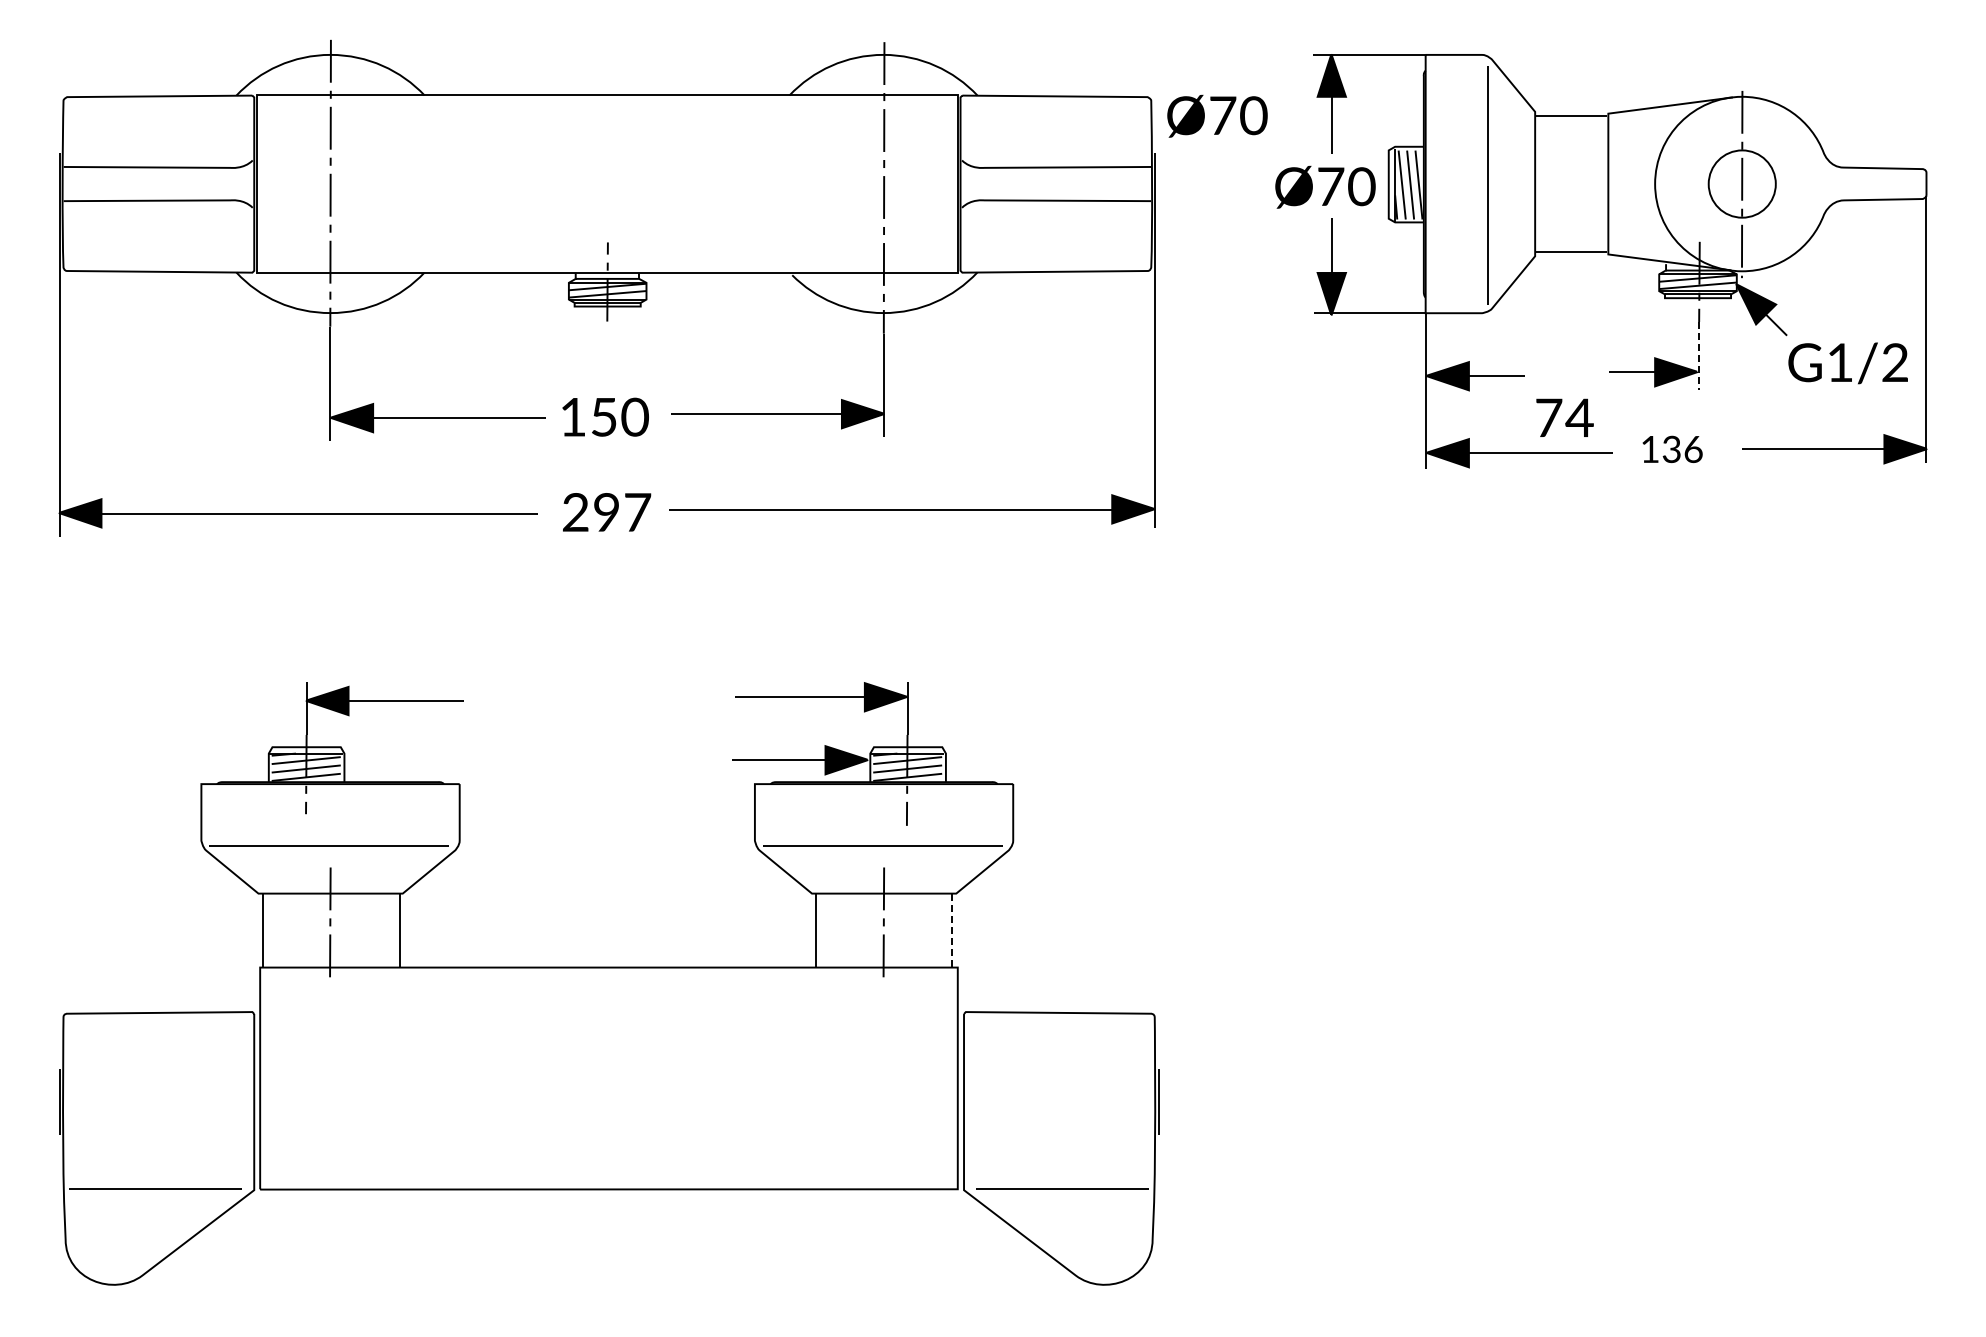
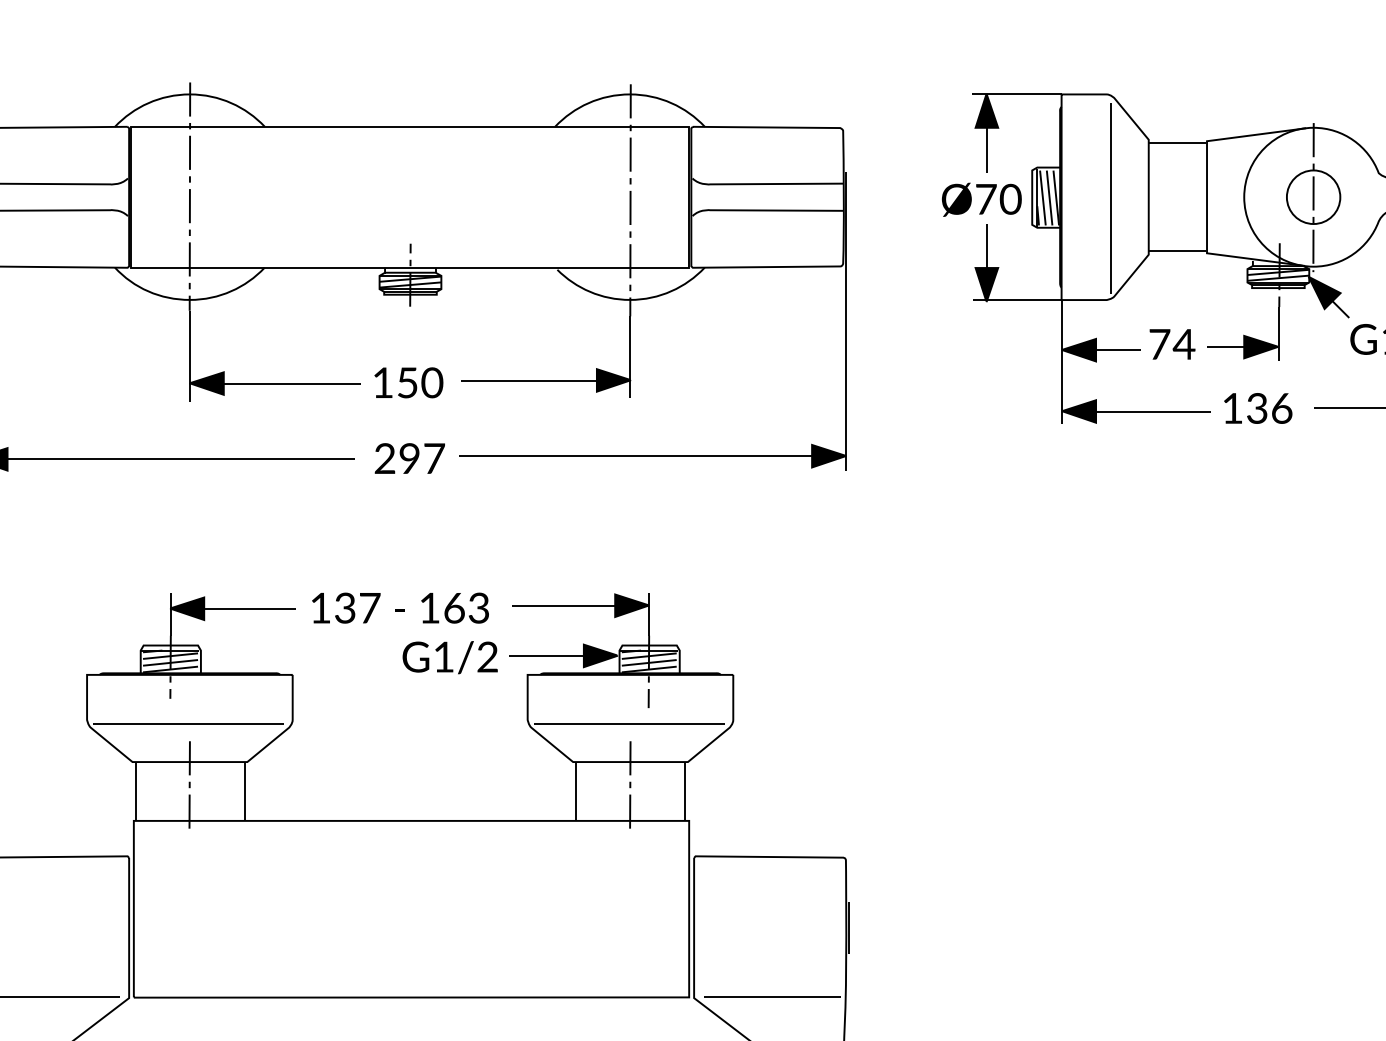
part: (1217, 115) -> (895, 142), removed
line: (1699, 355) -> (1279, 333), dashed -> solid
part: (1564, 417) -> (1172, 344), moved
part: (1672, 449) -> (1258, 408), size x1.43
part: (595, 699) -> (400, 607), added
part: (657, 762) -> (450, 657), added
line: (952, 930) -> (684, 791), dashed -> solid

